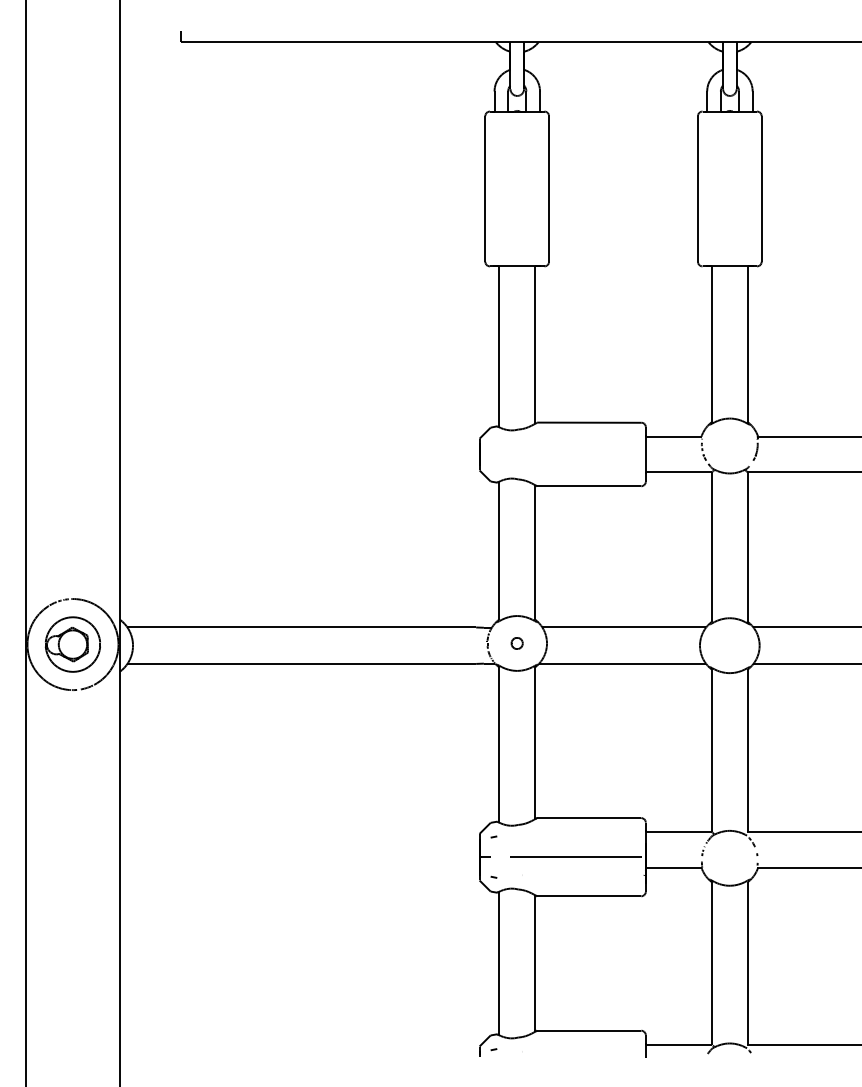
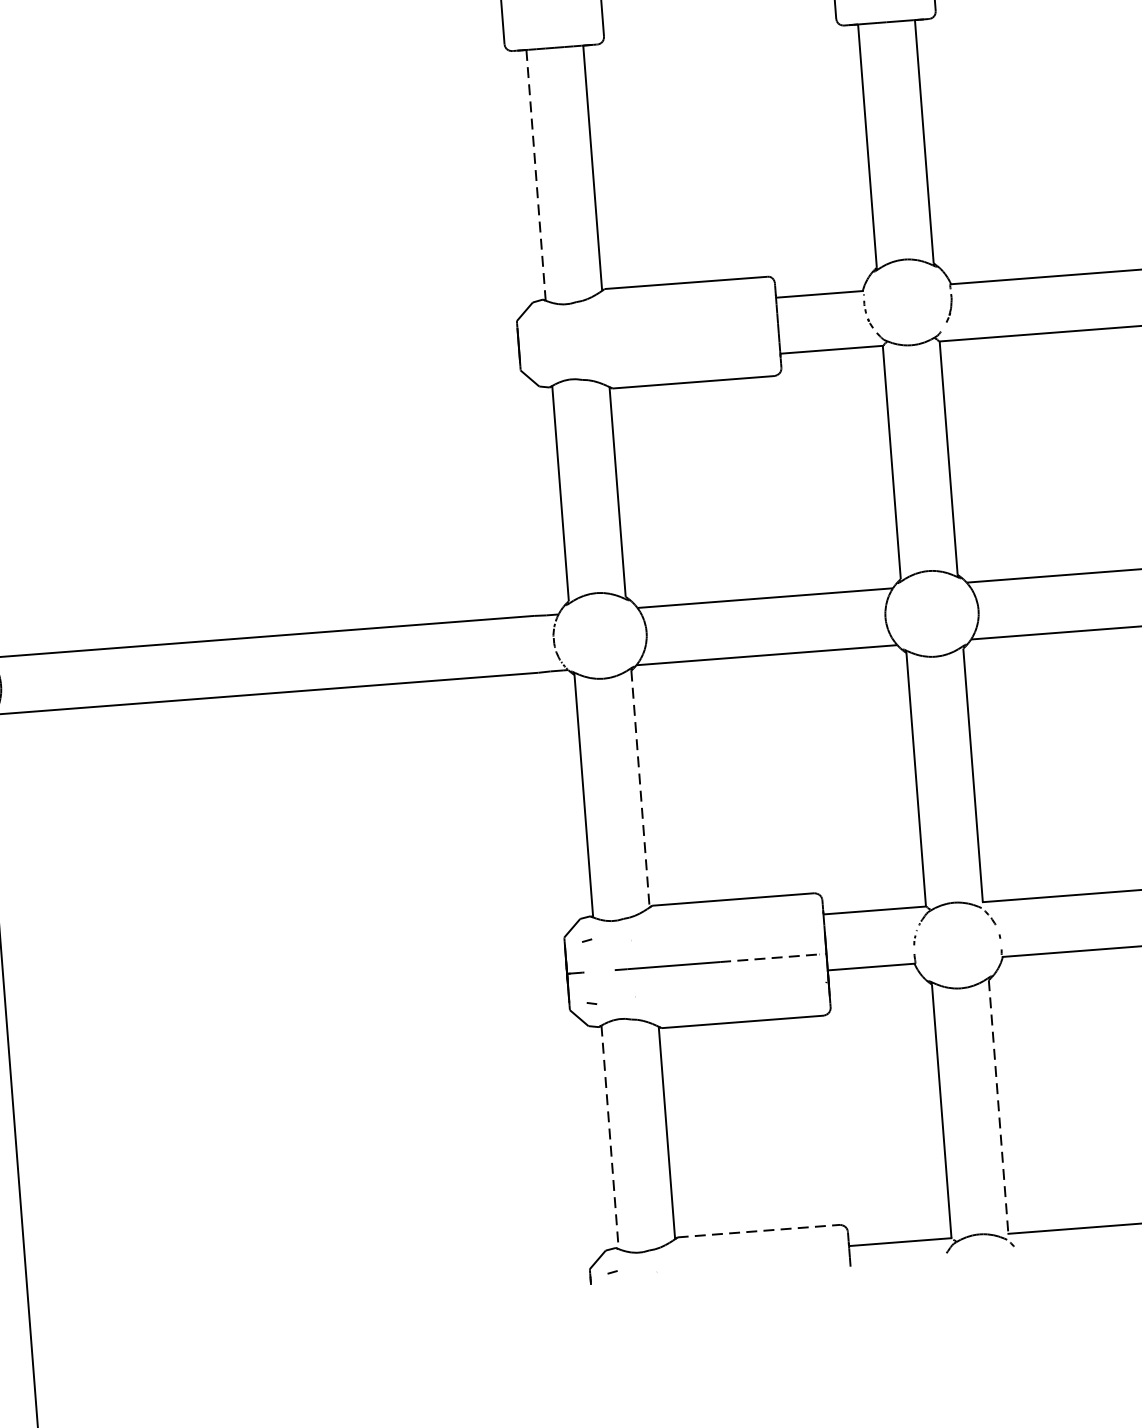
line: (498, 347) -> (535, 176), solid -> dashed
part: (516, 643) -> (599, 636), removed
line: (535, 743) -> (640, 789), solid -> dashed
line: (609, 857) -> (769, 958), solid -> dashed
line: (498, 963) -> (609, 1137), solid -> dashed
line: (748, 963) -> (999, 1107), solid -> dashed
line: (589, 1030) -> (759, 1230), solid -> dashed

